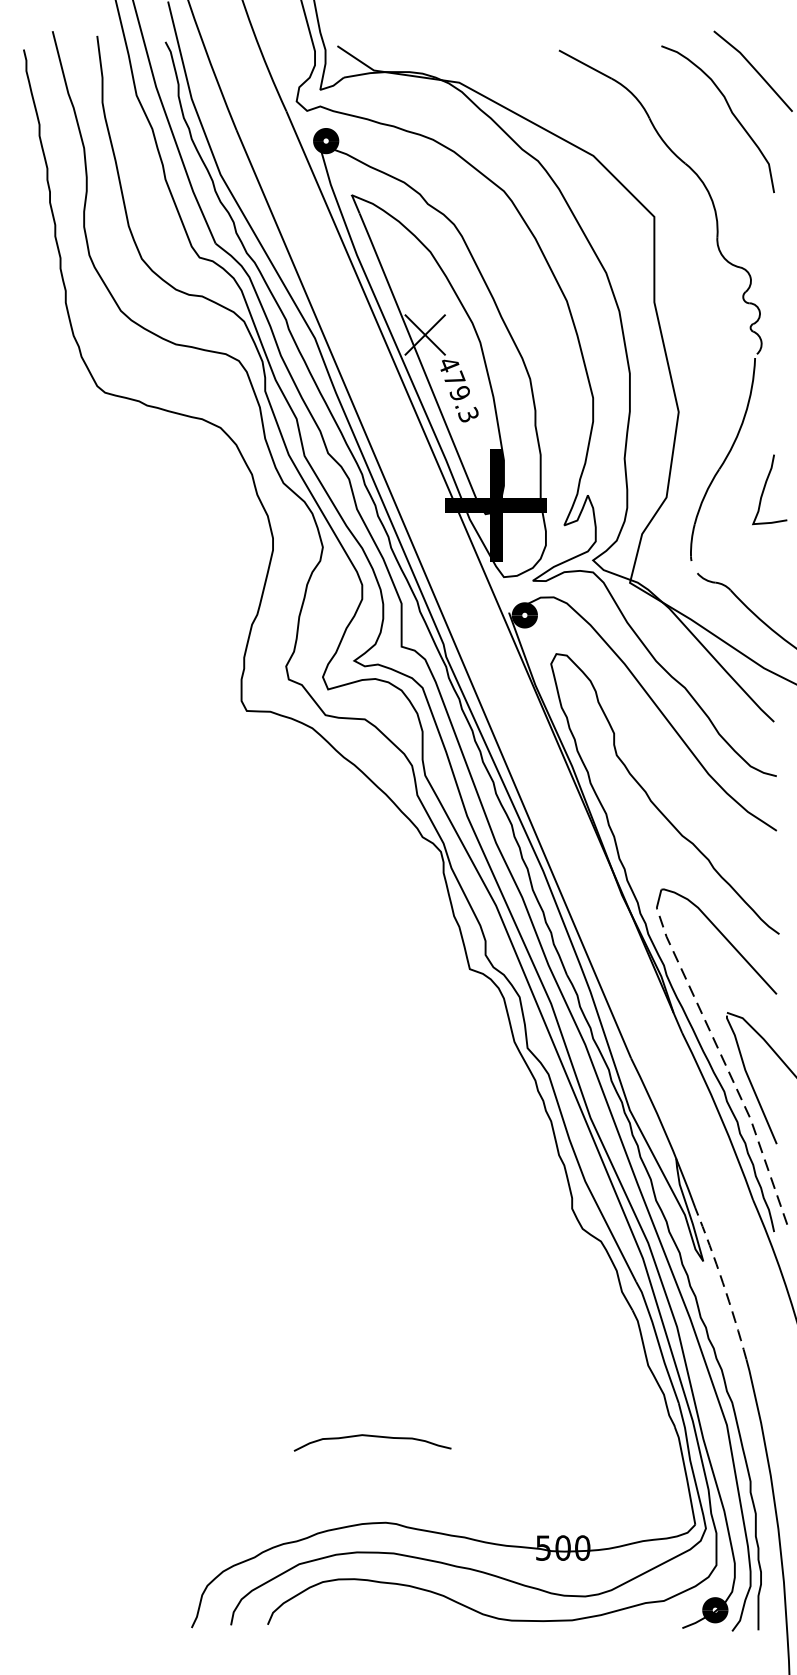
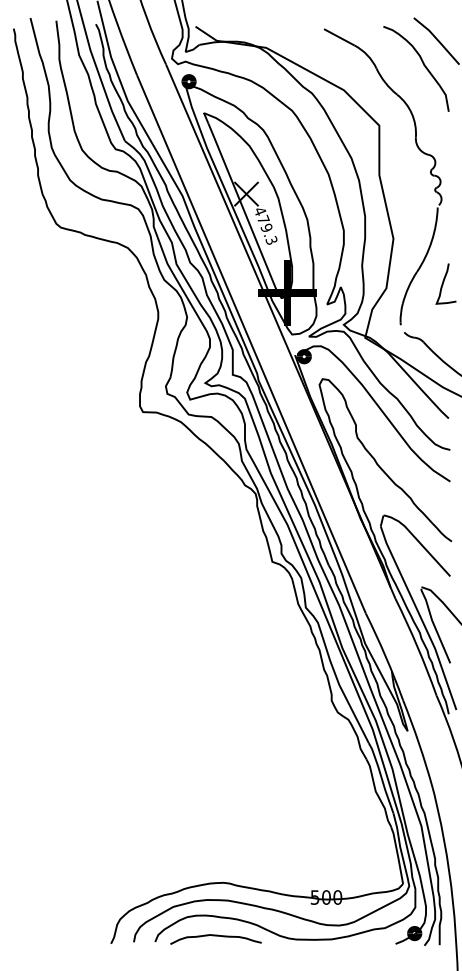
line: (725, 1065) -> (420, 617), dashed -> solid
arc: (723, 1282) -> (419, 743), dashed -> solid
curve: (371, 1437) -> (215, 936), moved

